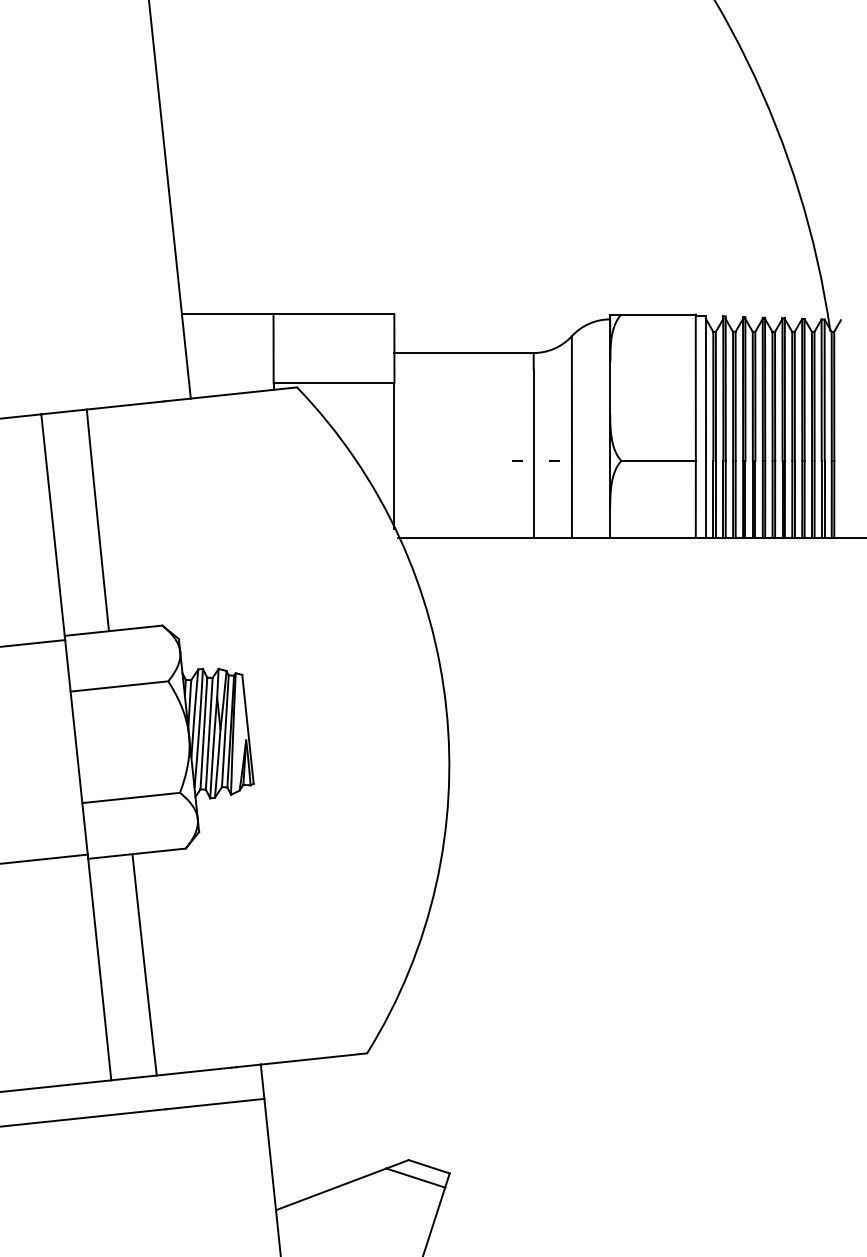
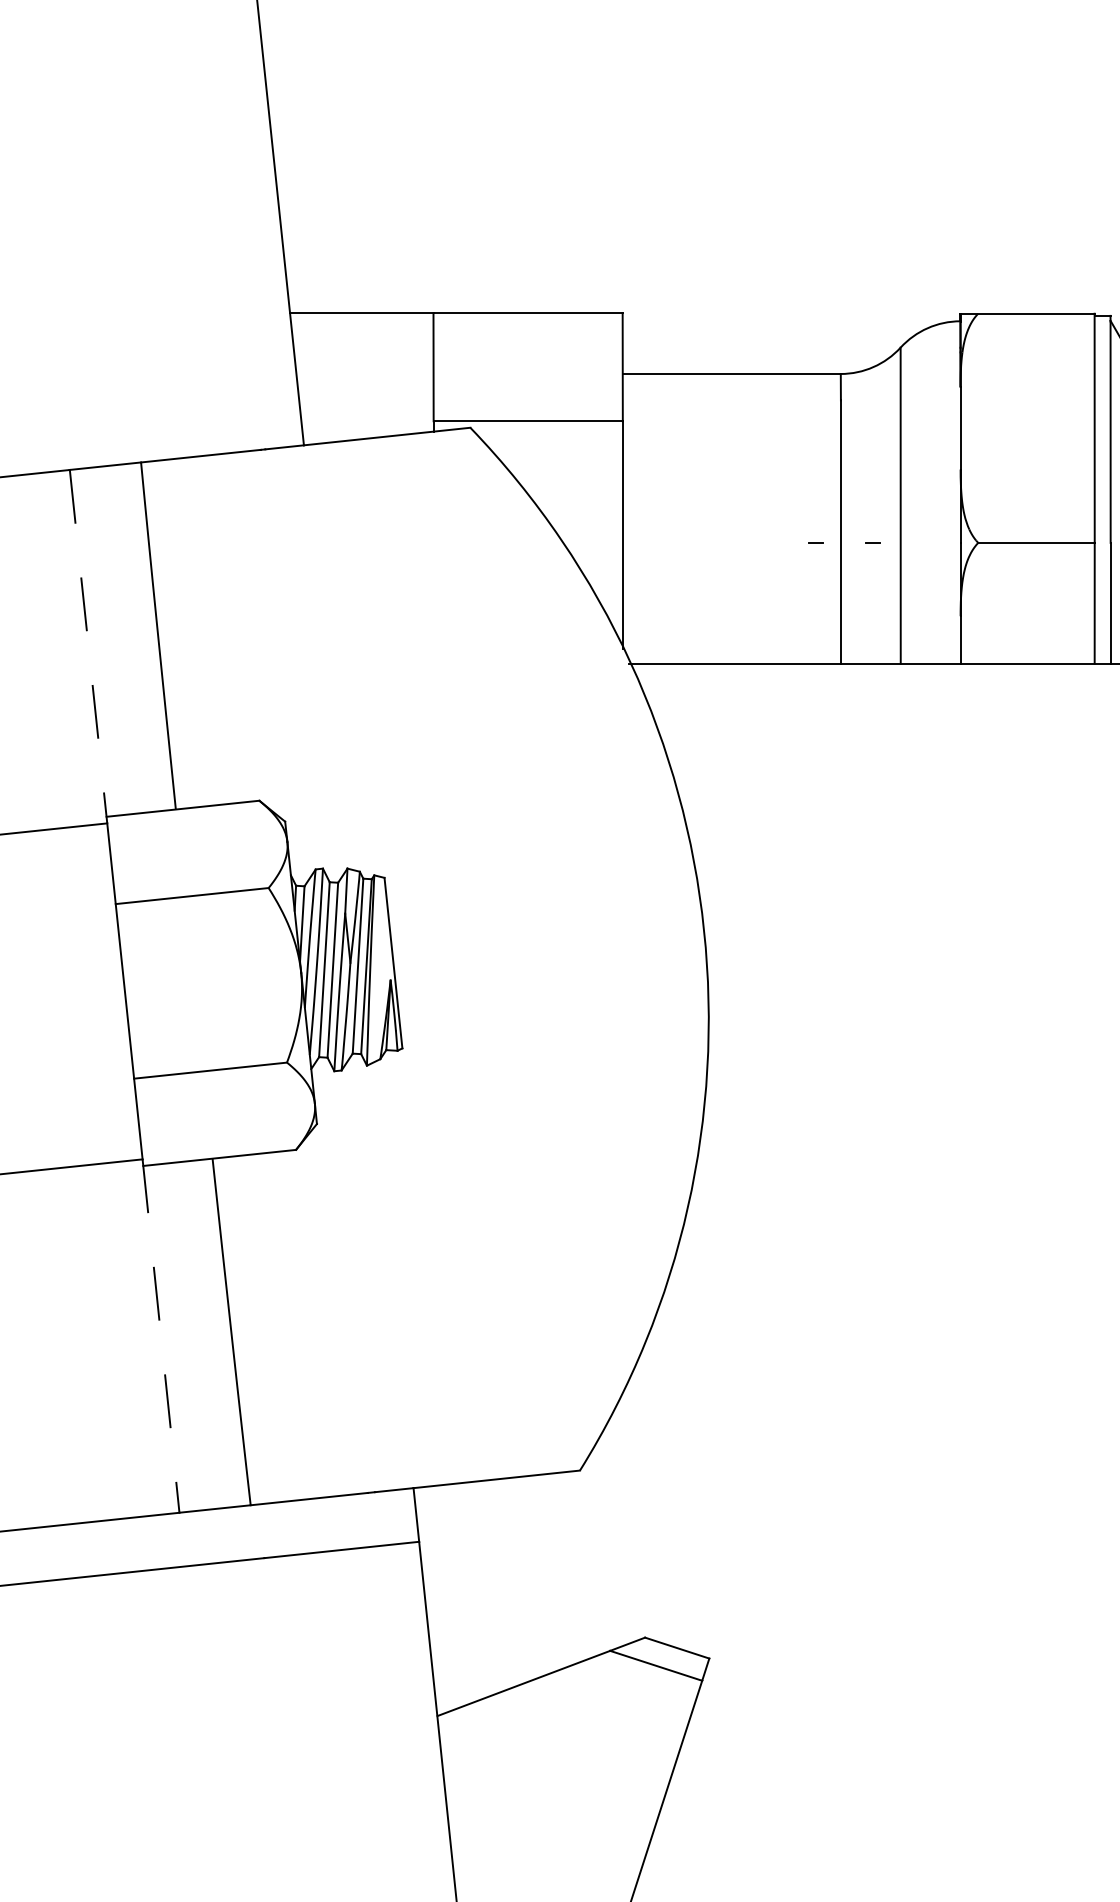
line: (53, 527) -> (88, 647), solid -> dashed
line: (99, 967) -> (160, 1336), solid -> dashed

